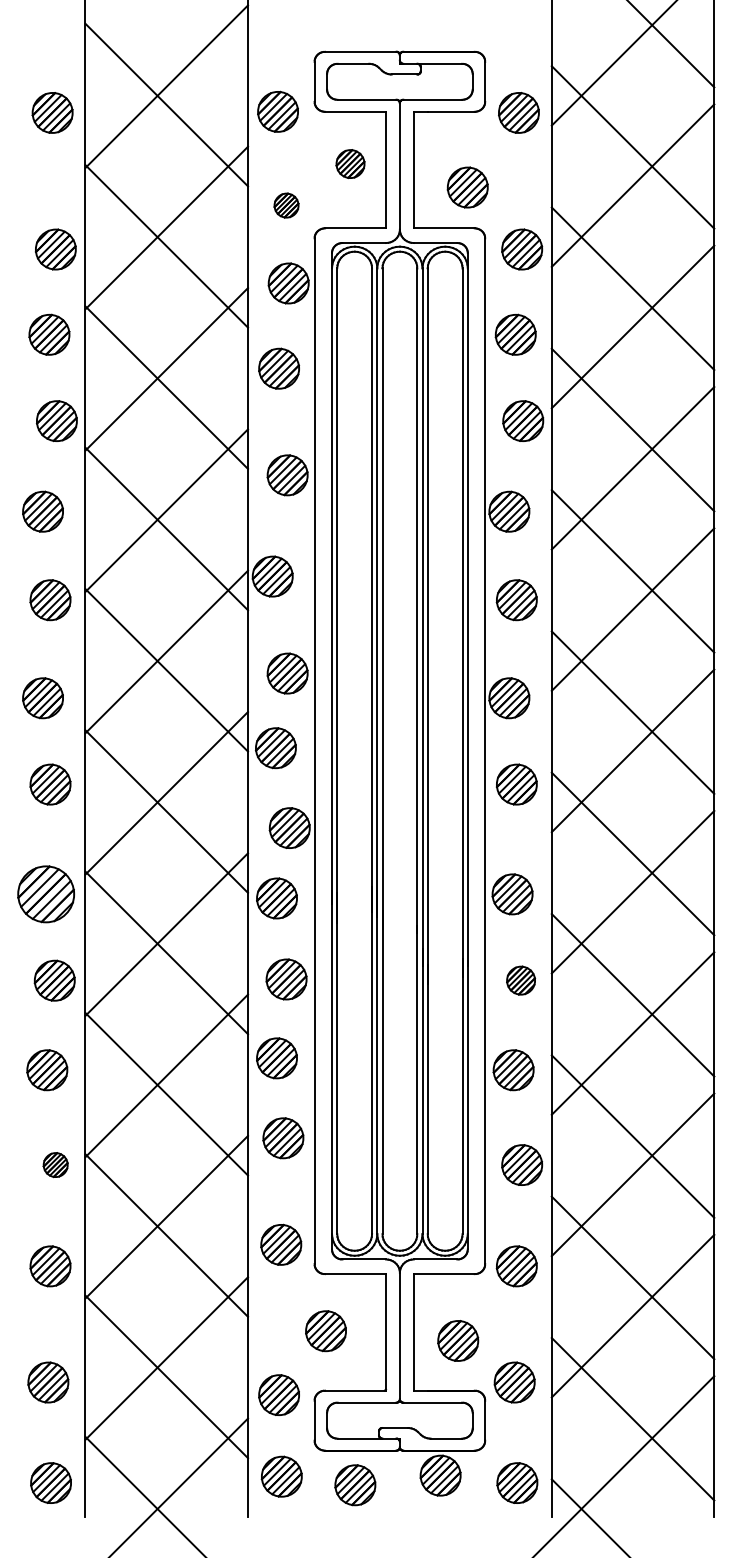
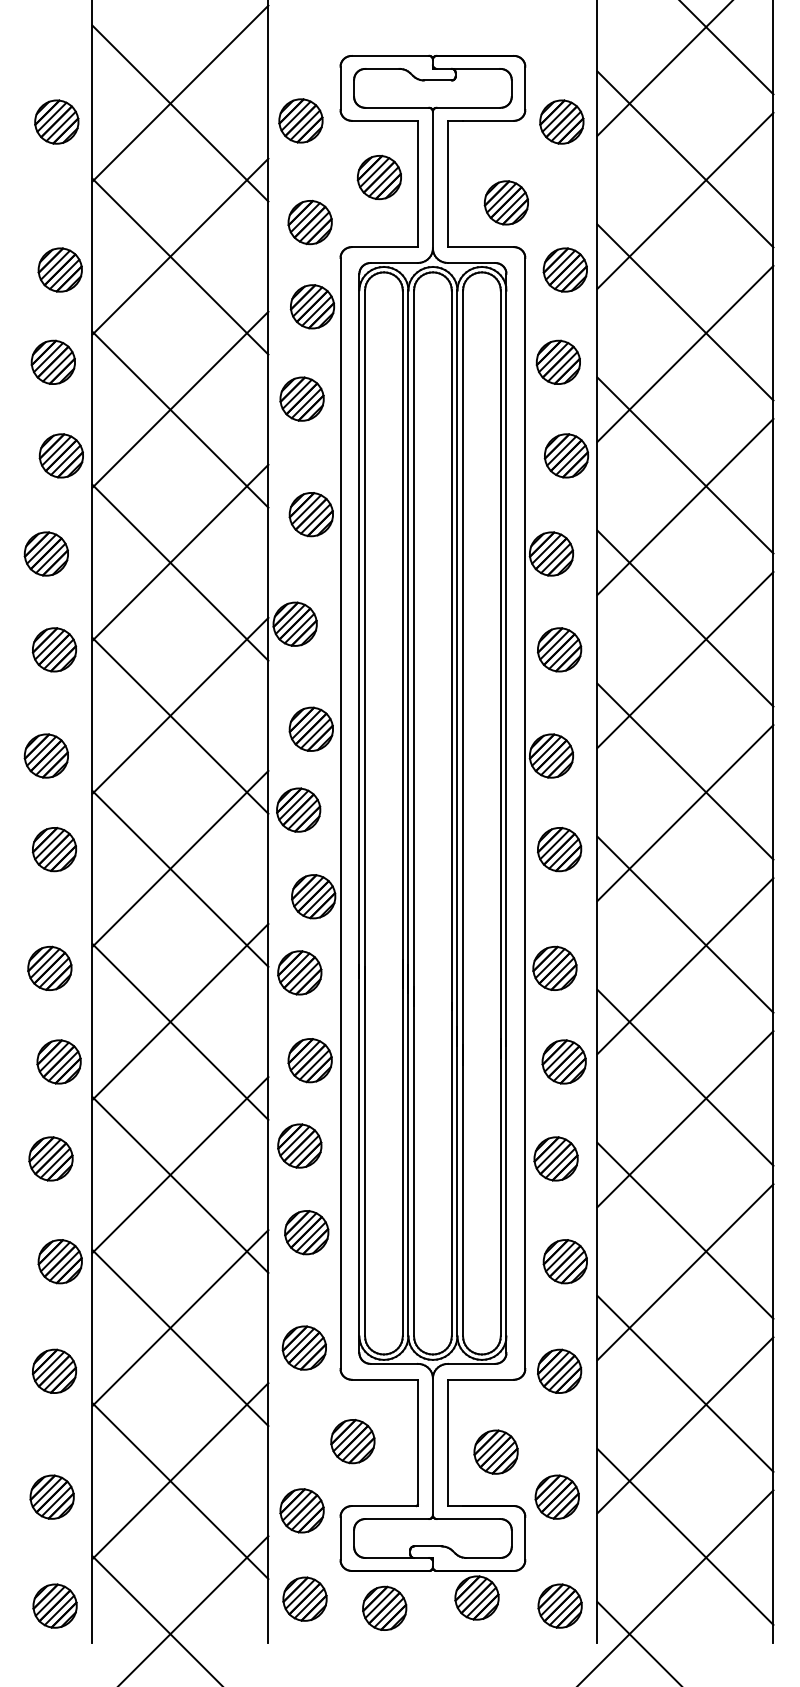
part: (350, 163) -> (379, 176), size x1.43
part: (286, 205) -> (310, 222), size x1.67
part: (46, 894) -> (50, 968), size x0.71
part: (520, 980) -> (563, 1061), size x1.43
part: (55, 1164) -> (59, 1261), size x1.67

